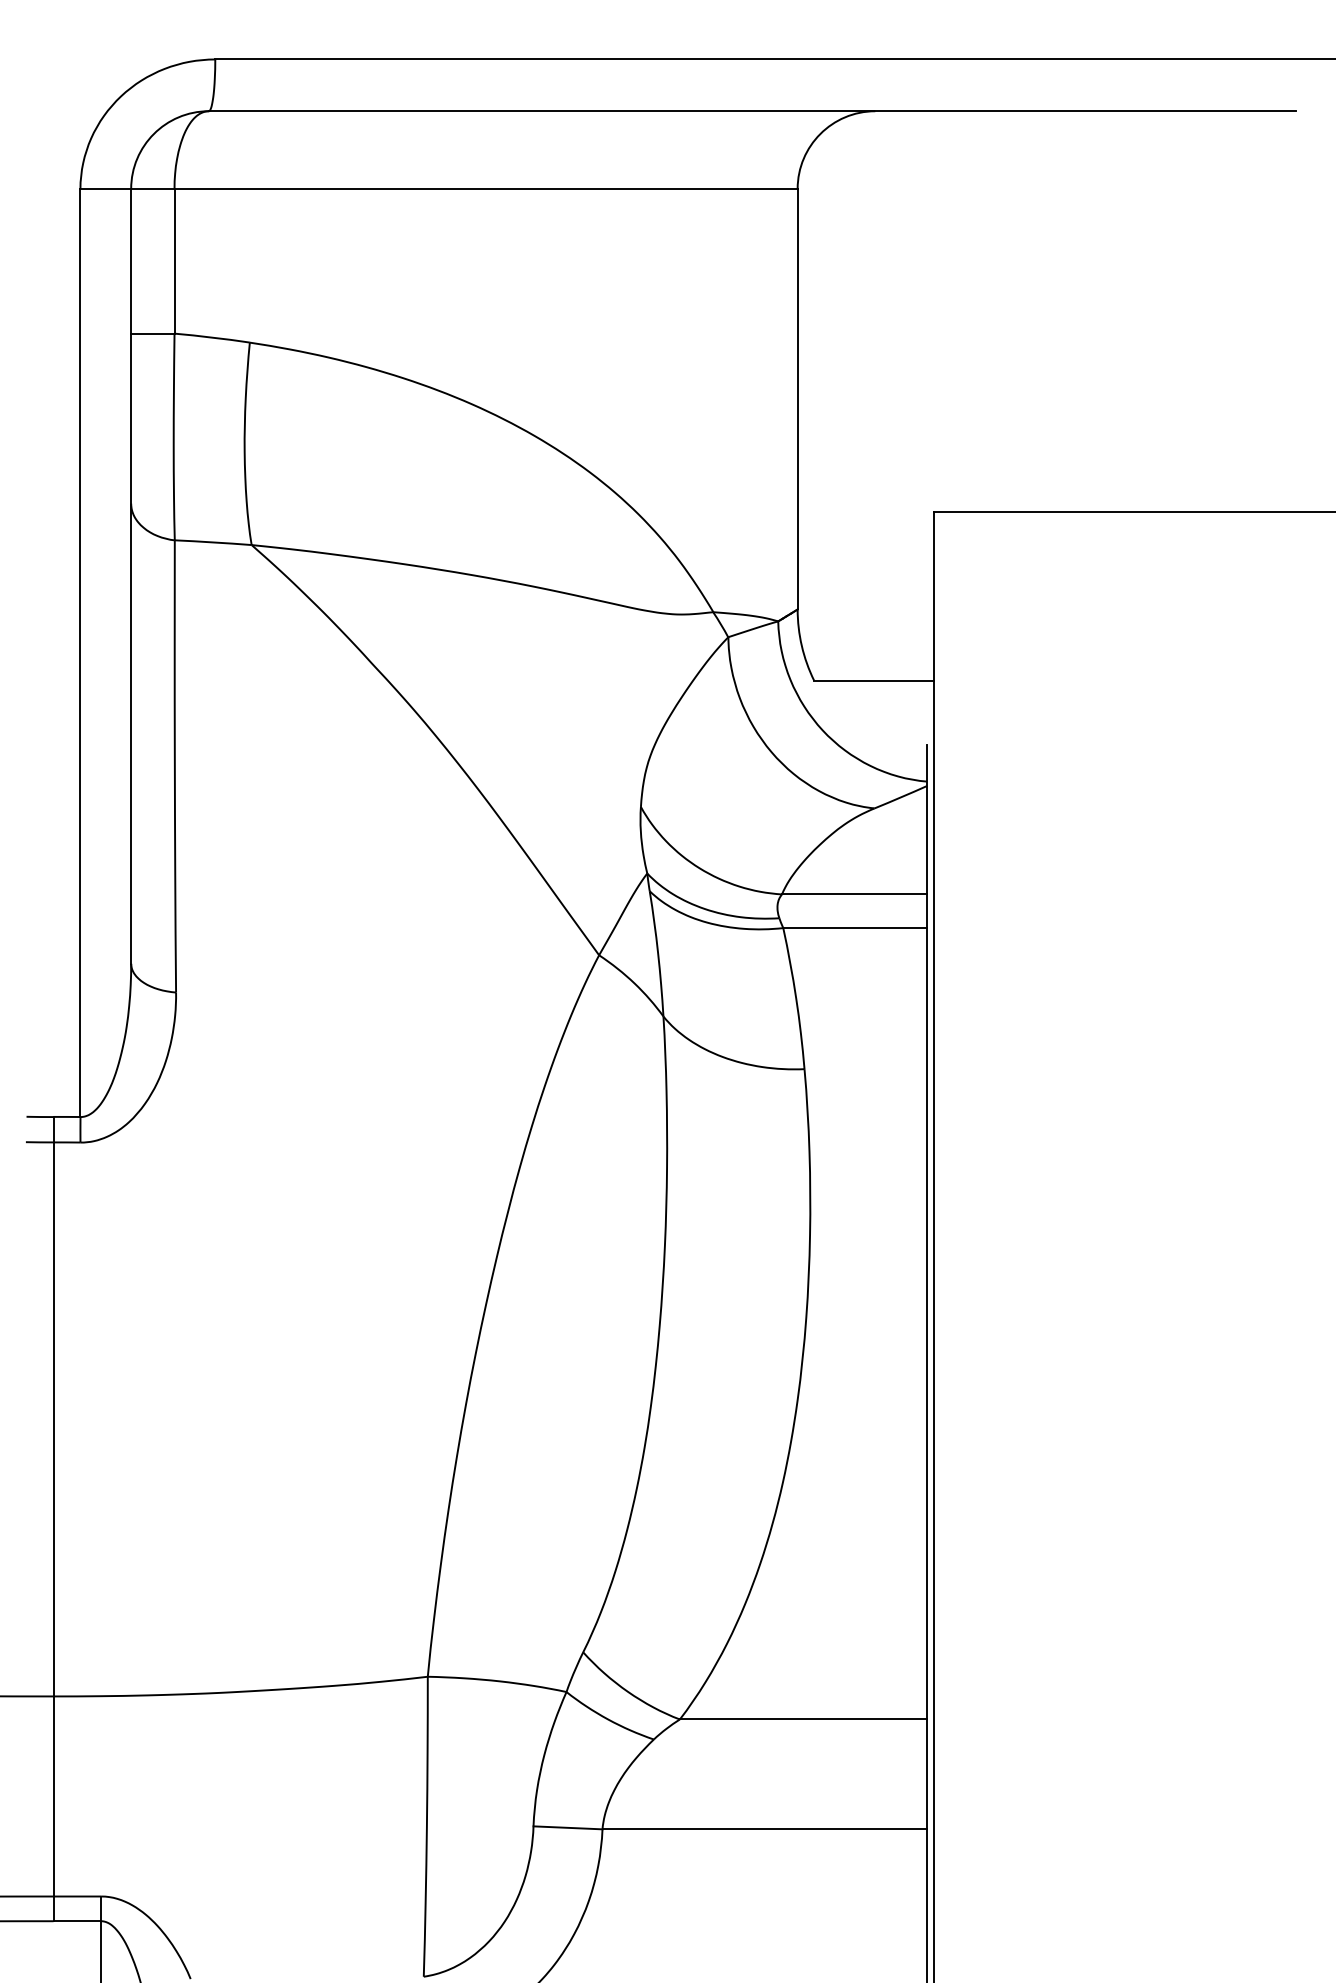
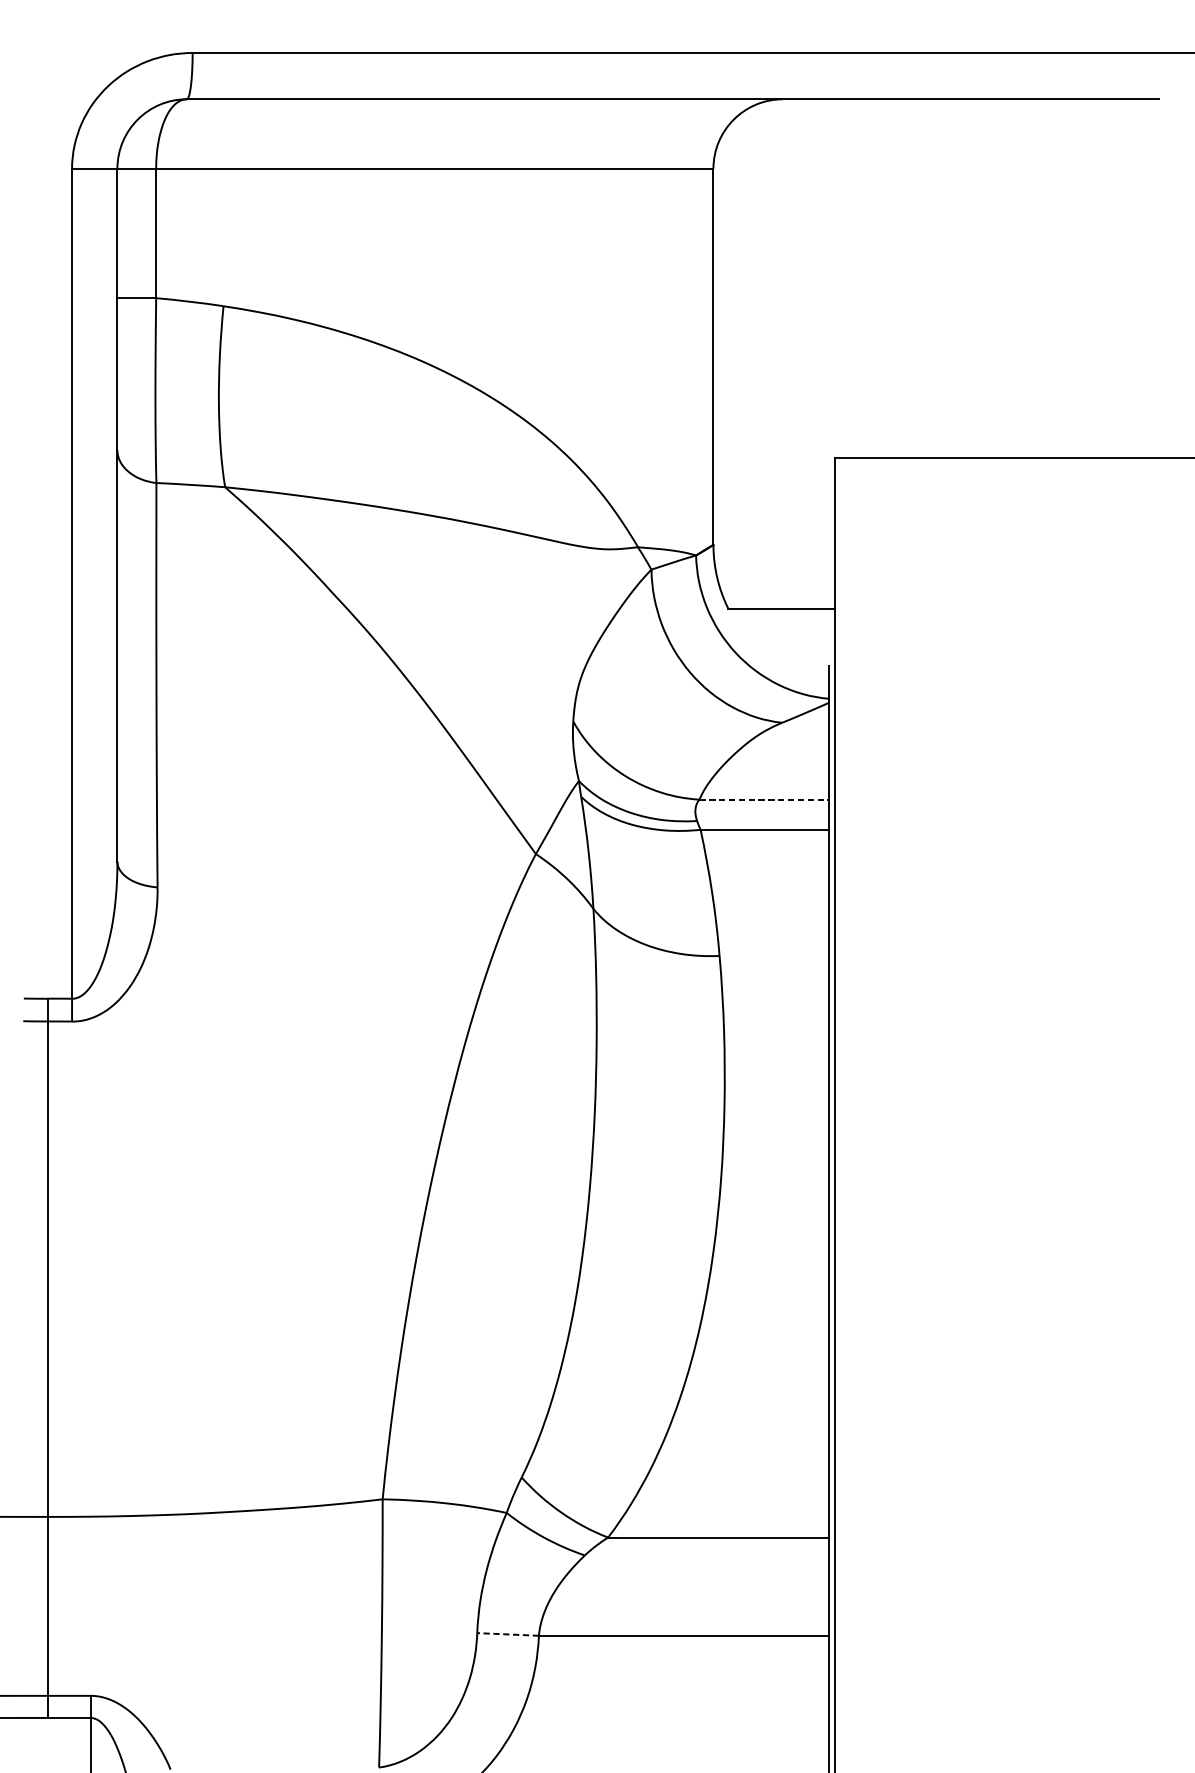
line: (854, 894) -> (764, 799), solid -> dashed
line: (568, 1827) -> (508, 1634), solid -> dashed

